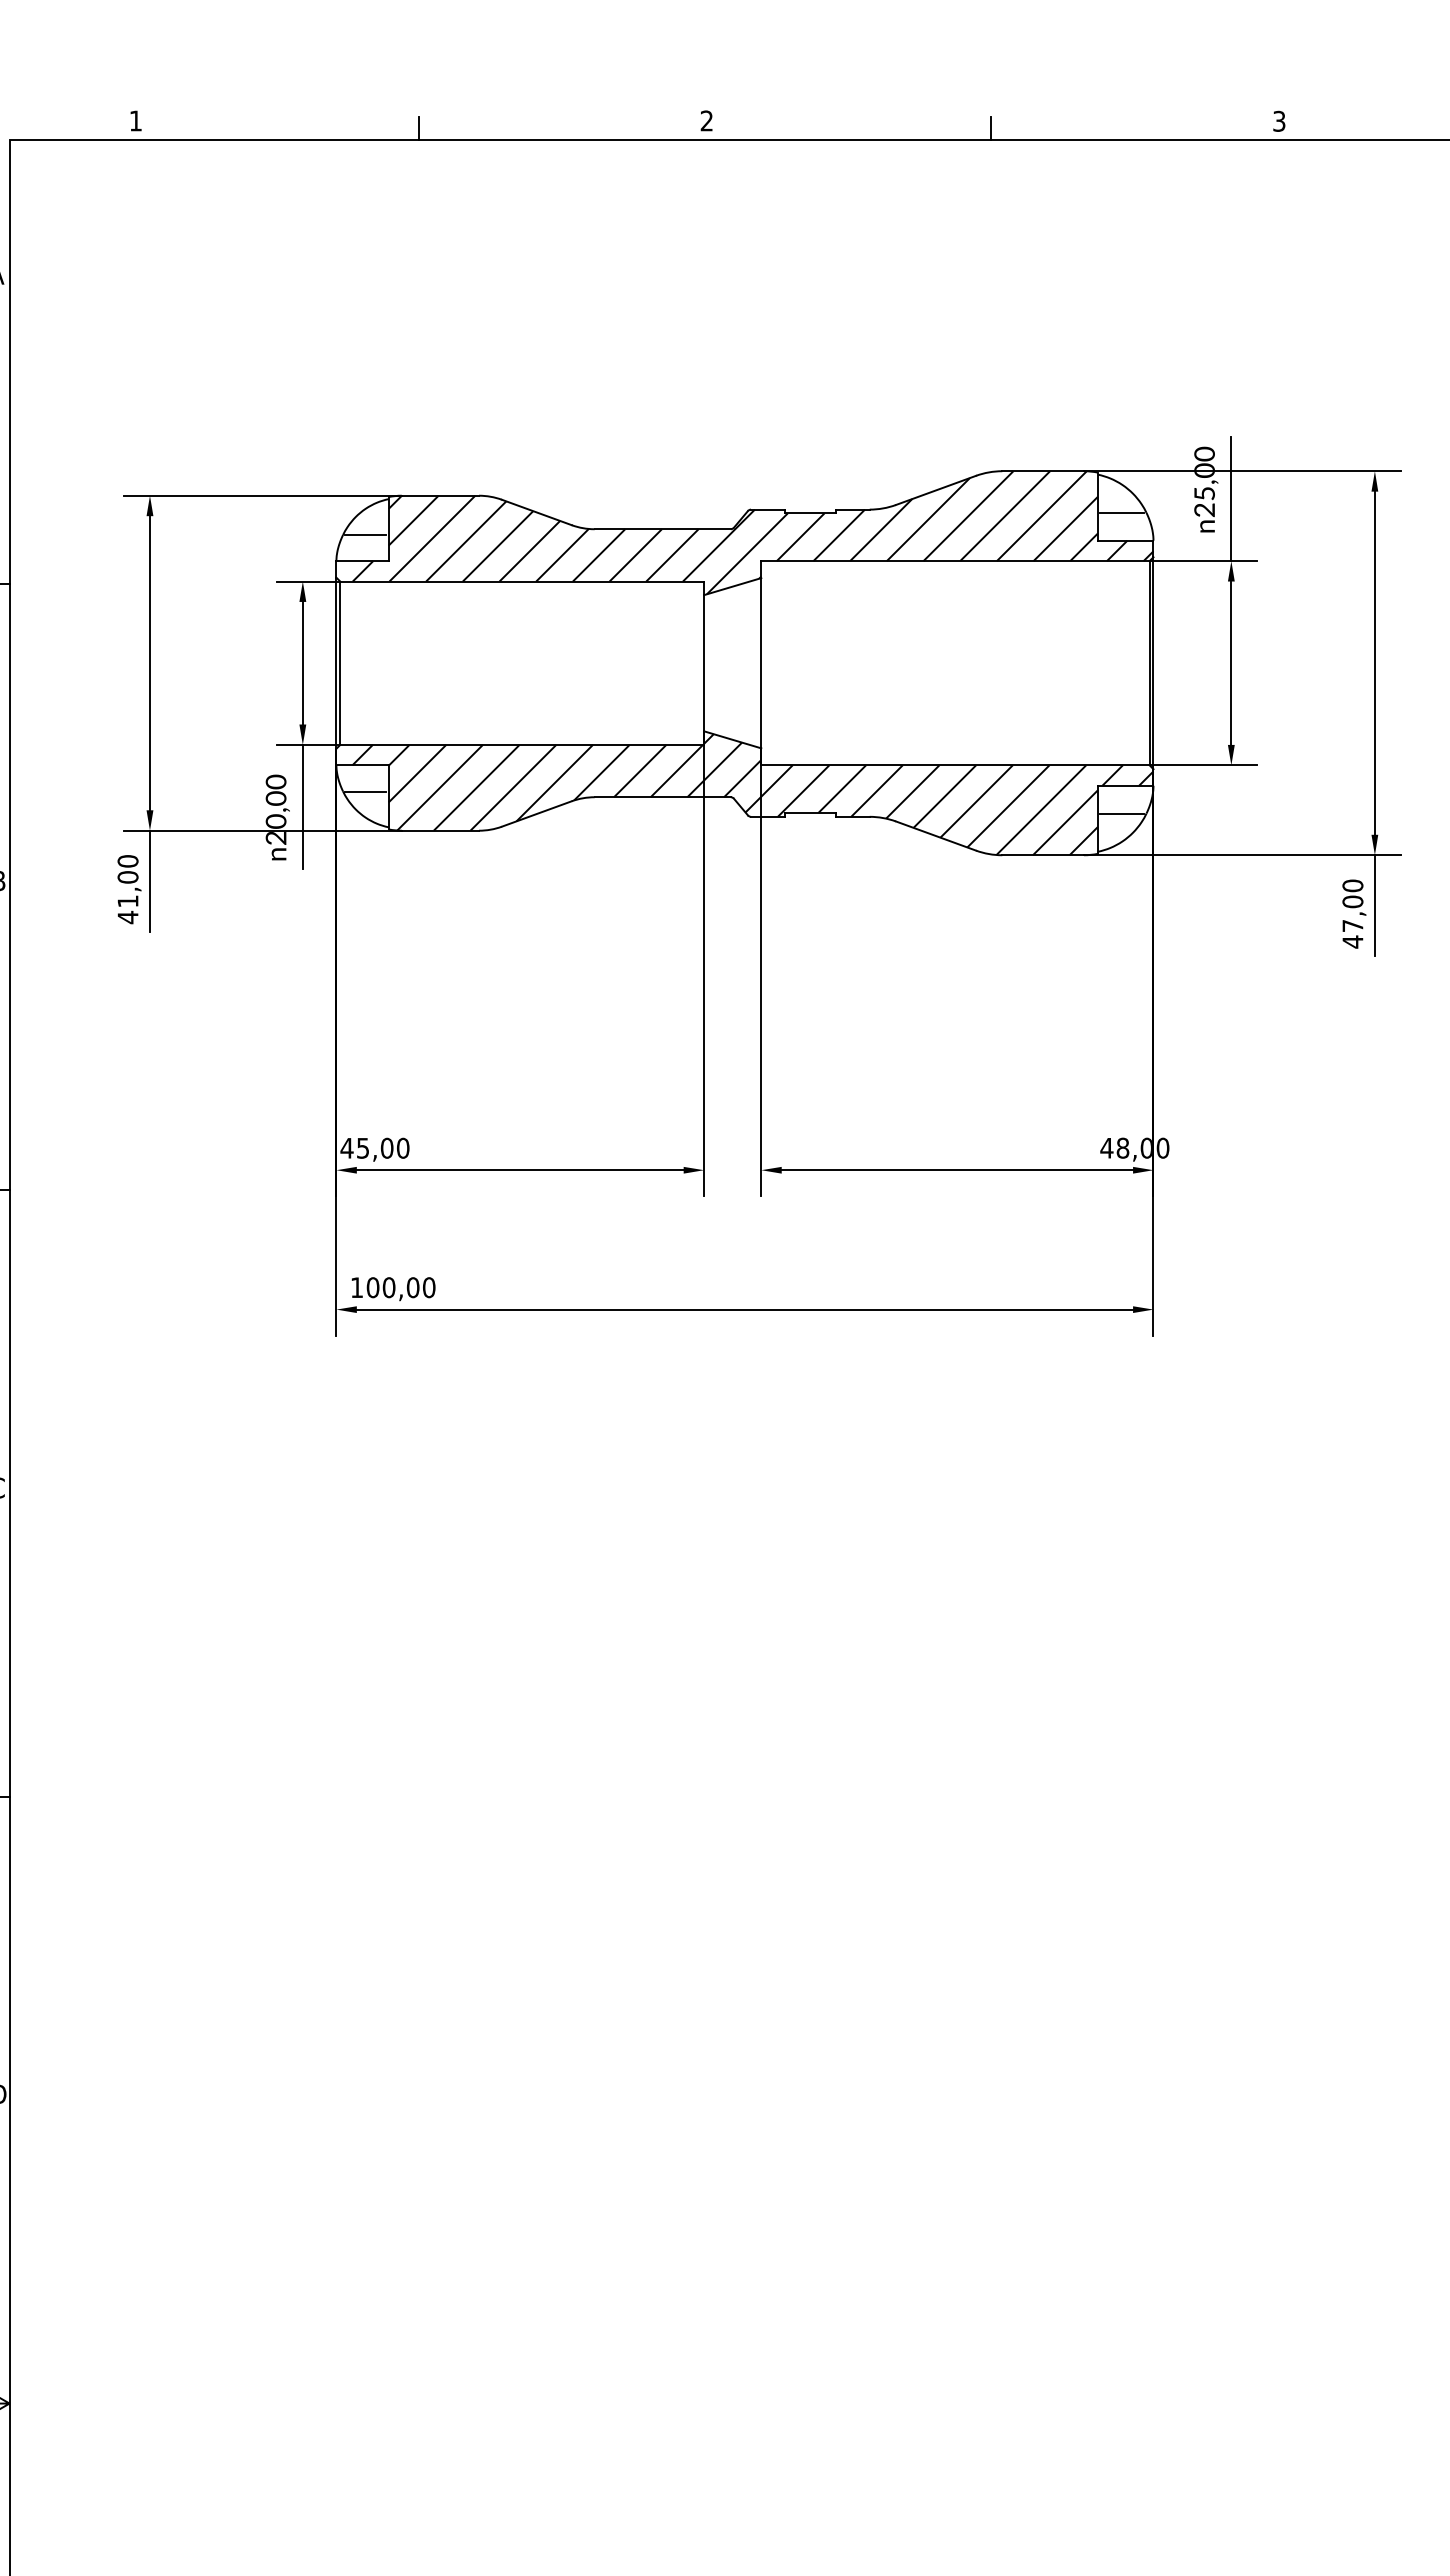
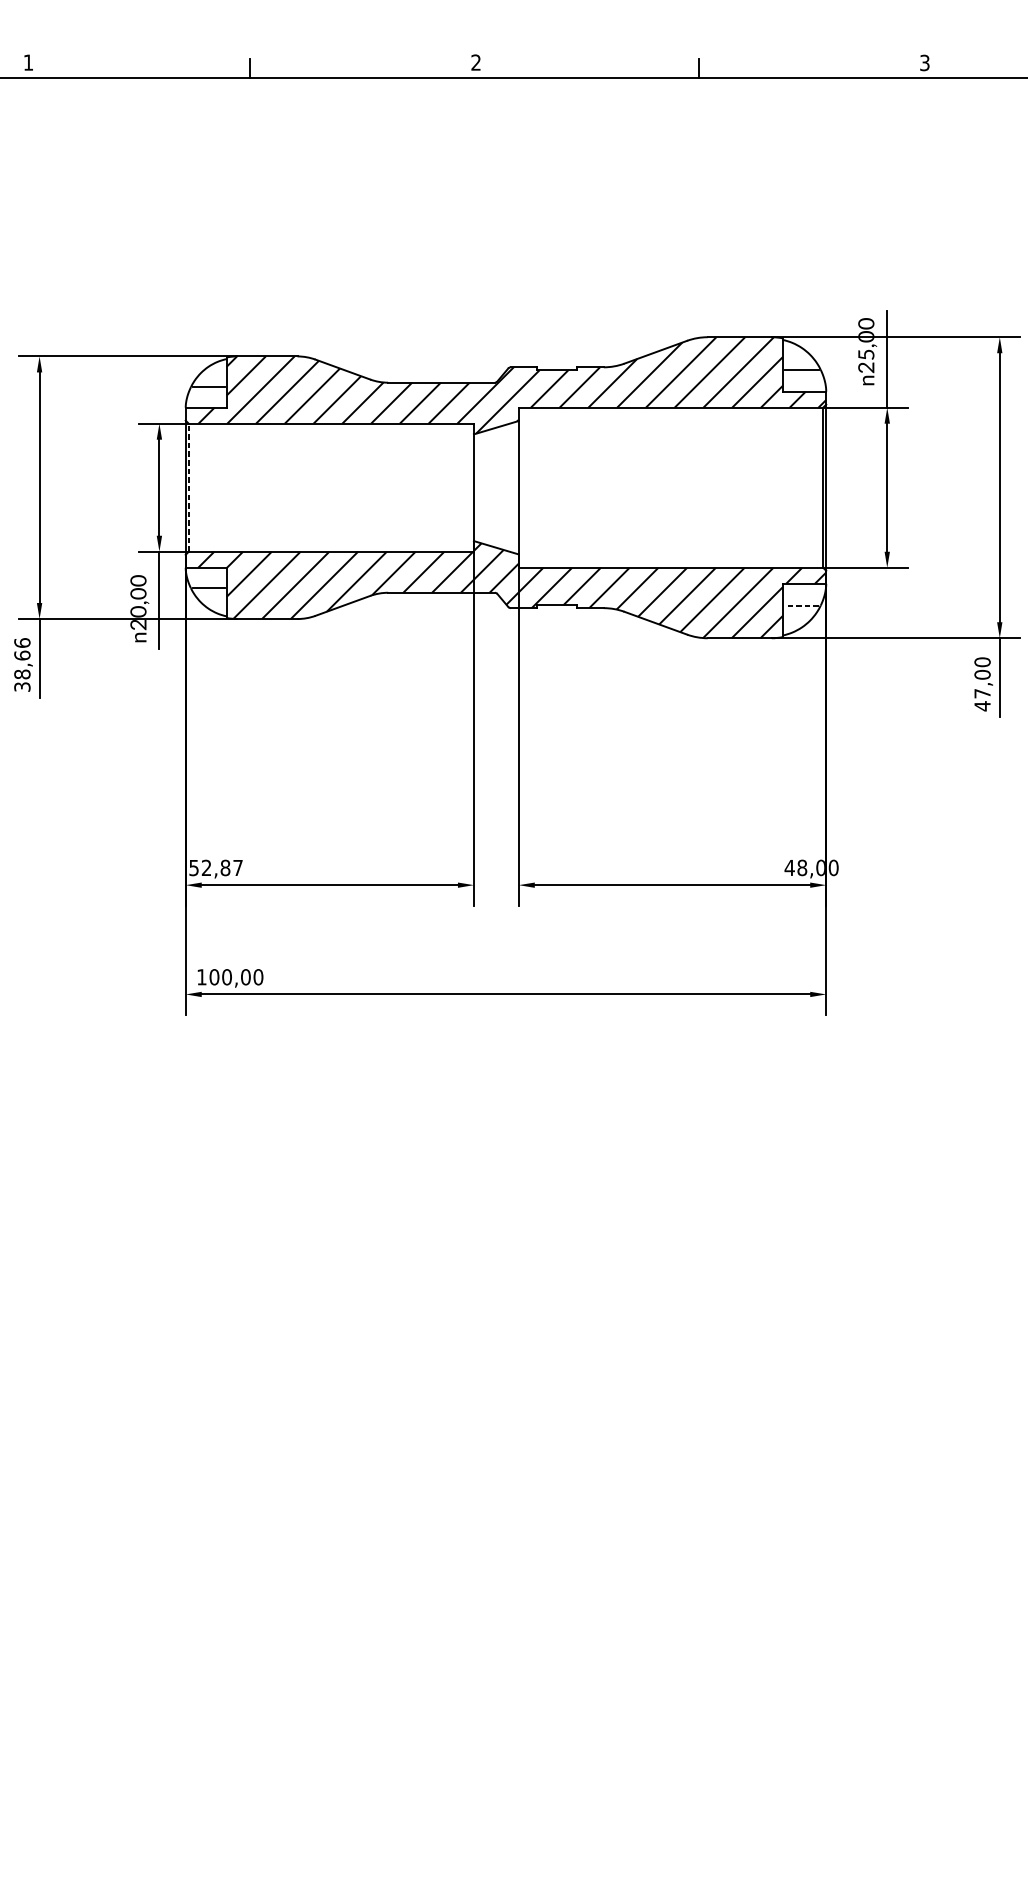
line: (340, 663) -> (188, 487), solid -> dashed
line: (1122, 813) -> (801, 605), solid -> dashed
text: (127, 889) -> (21, 665), 41,00 -> 38,66
text: (374, 1147) -> (215, 867), 45,00 -> 52,87

